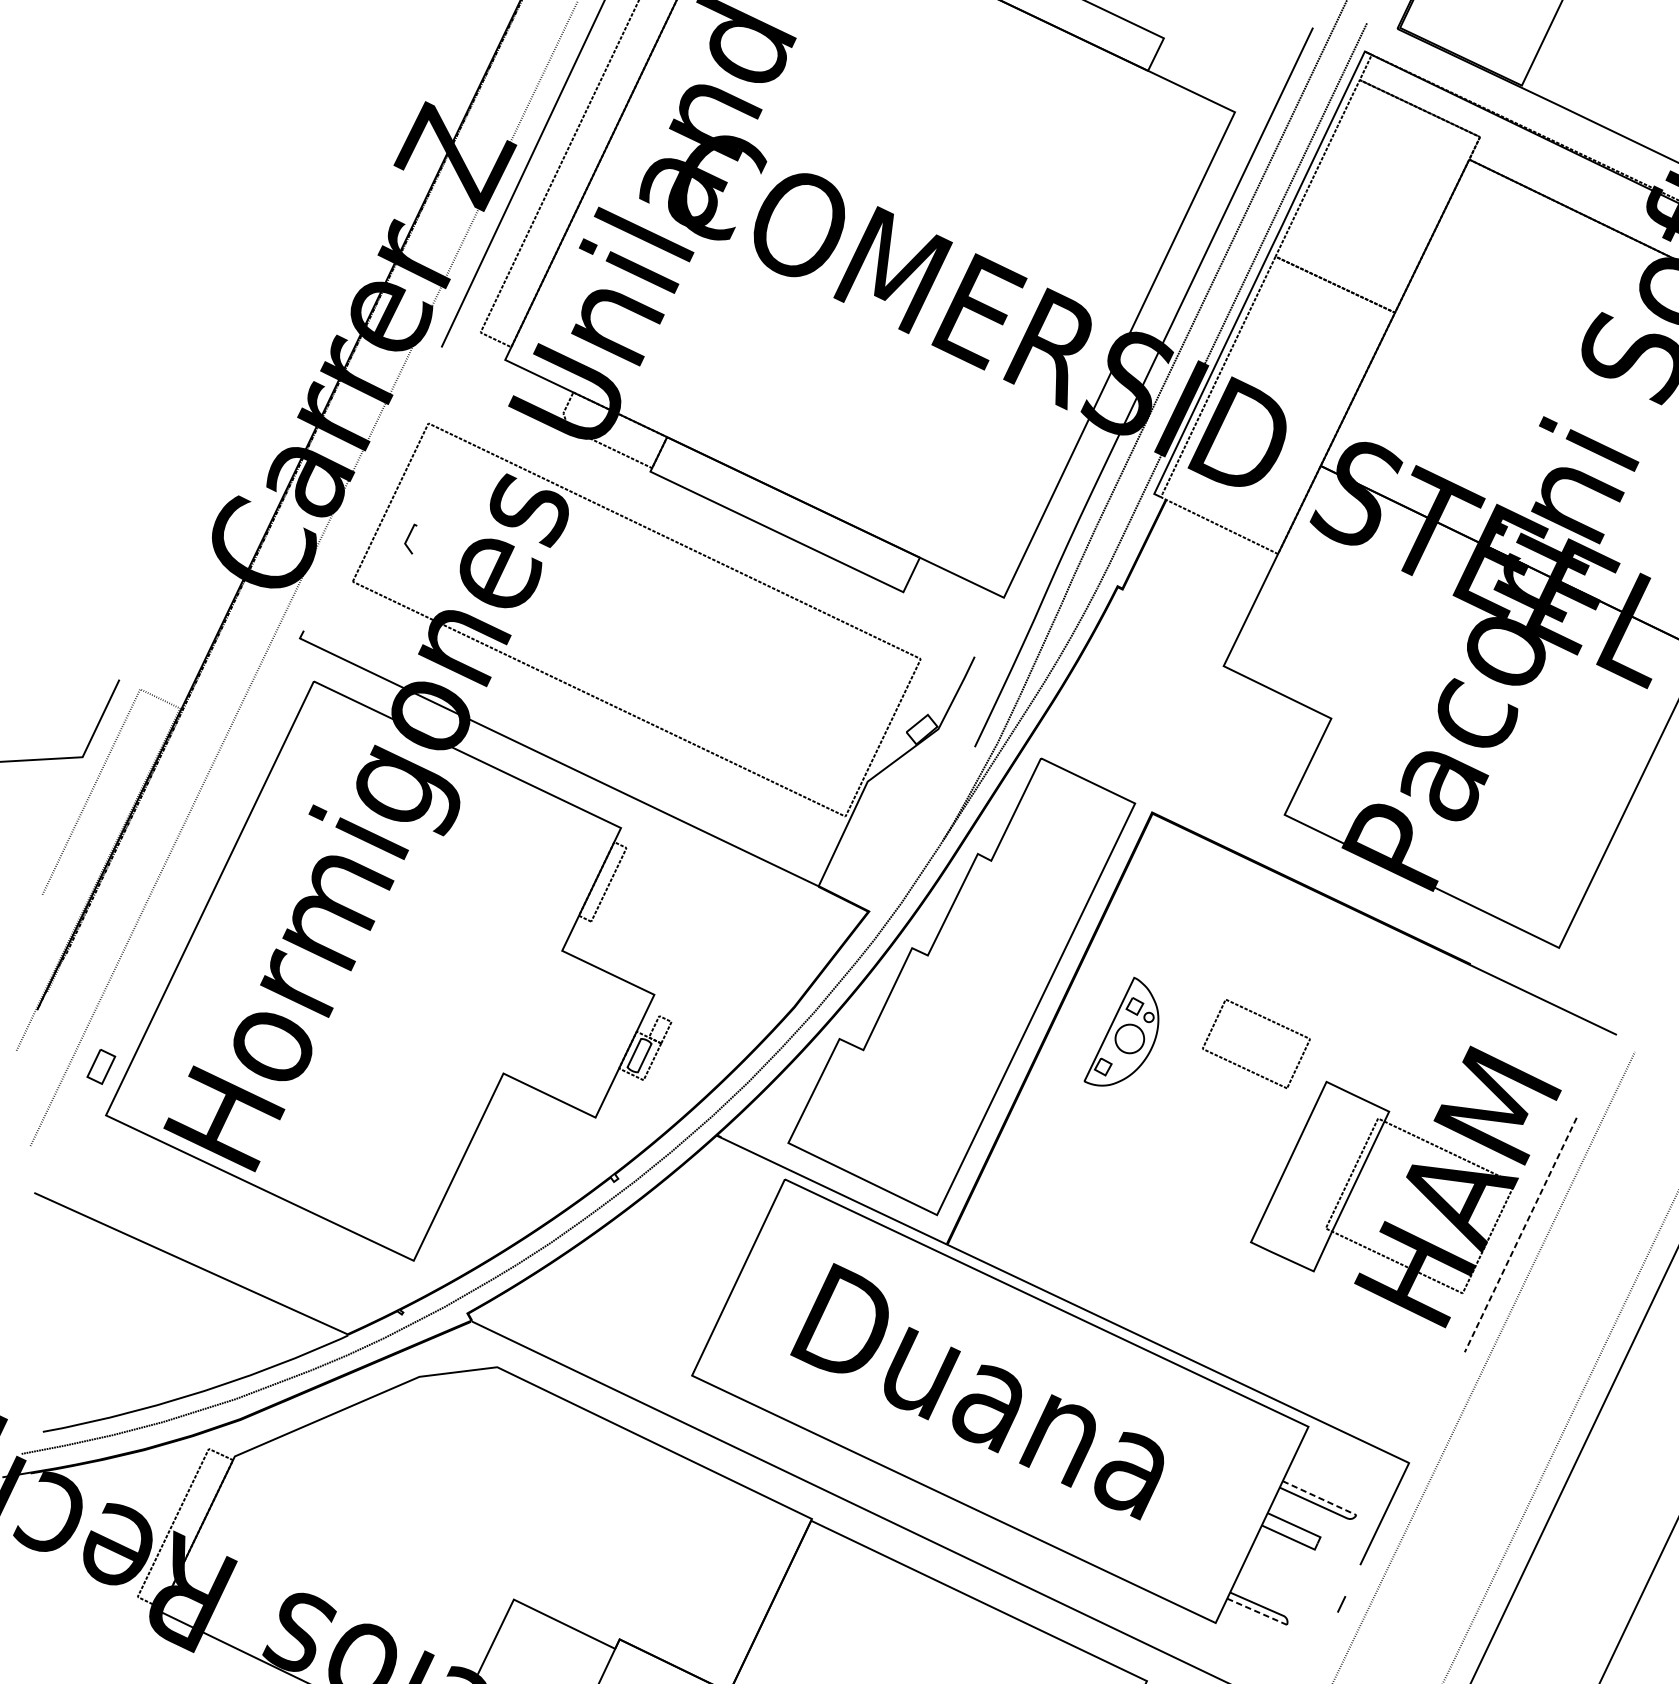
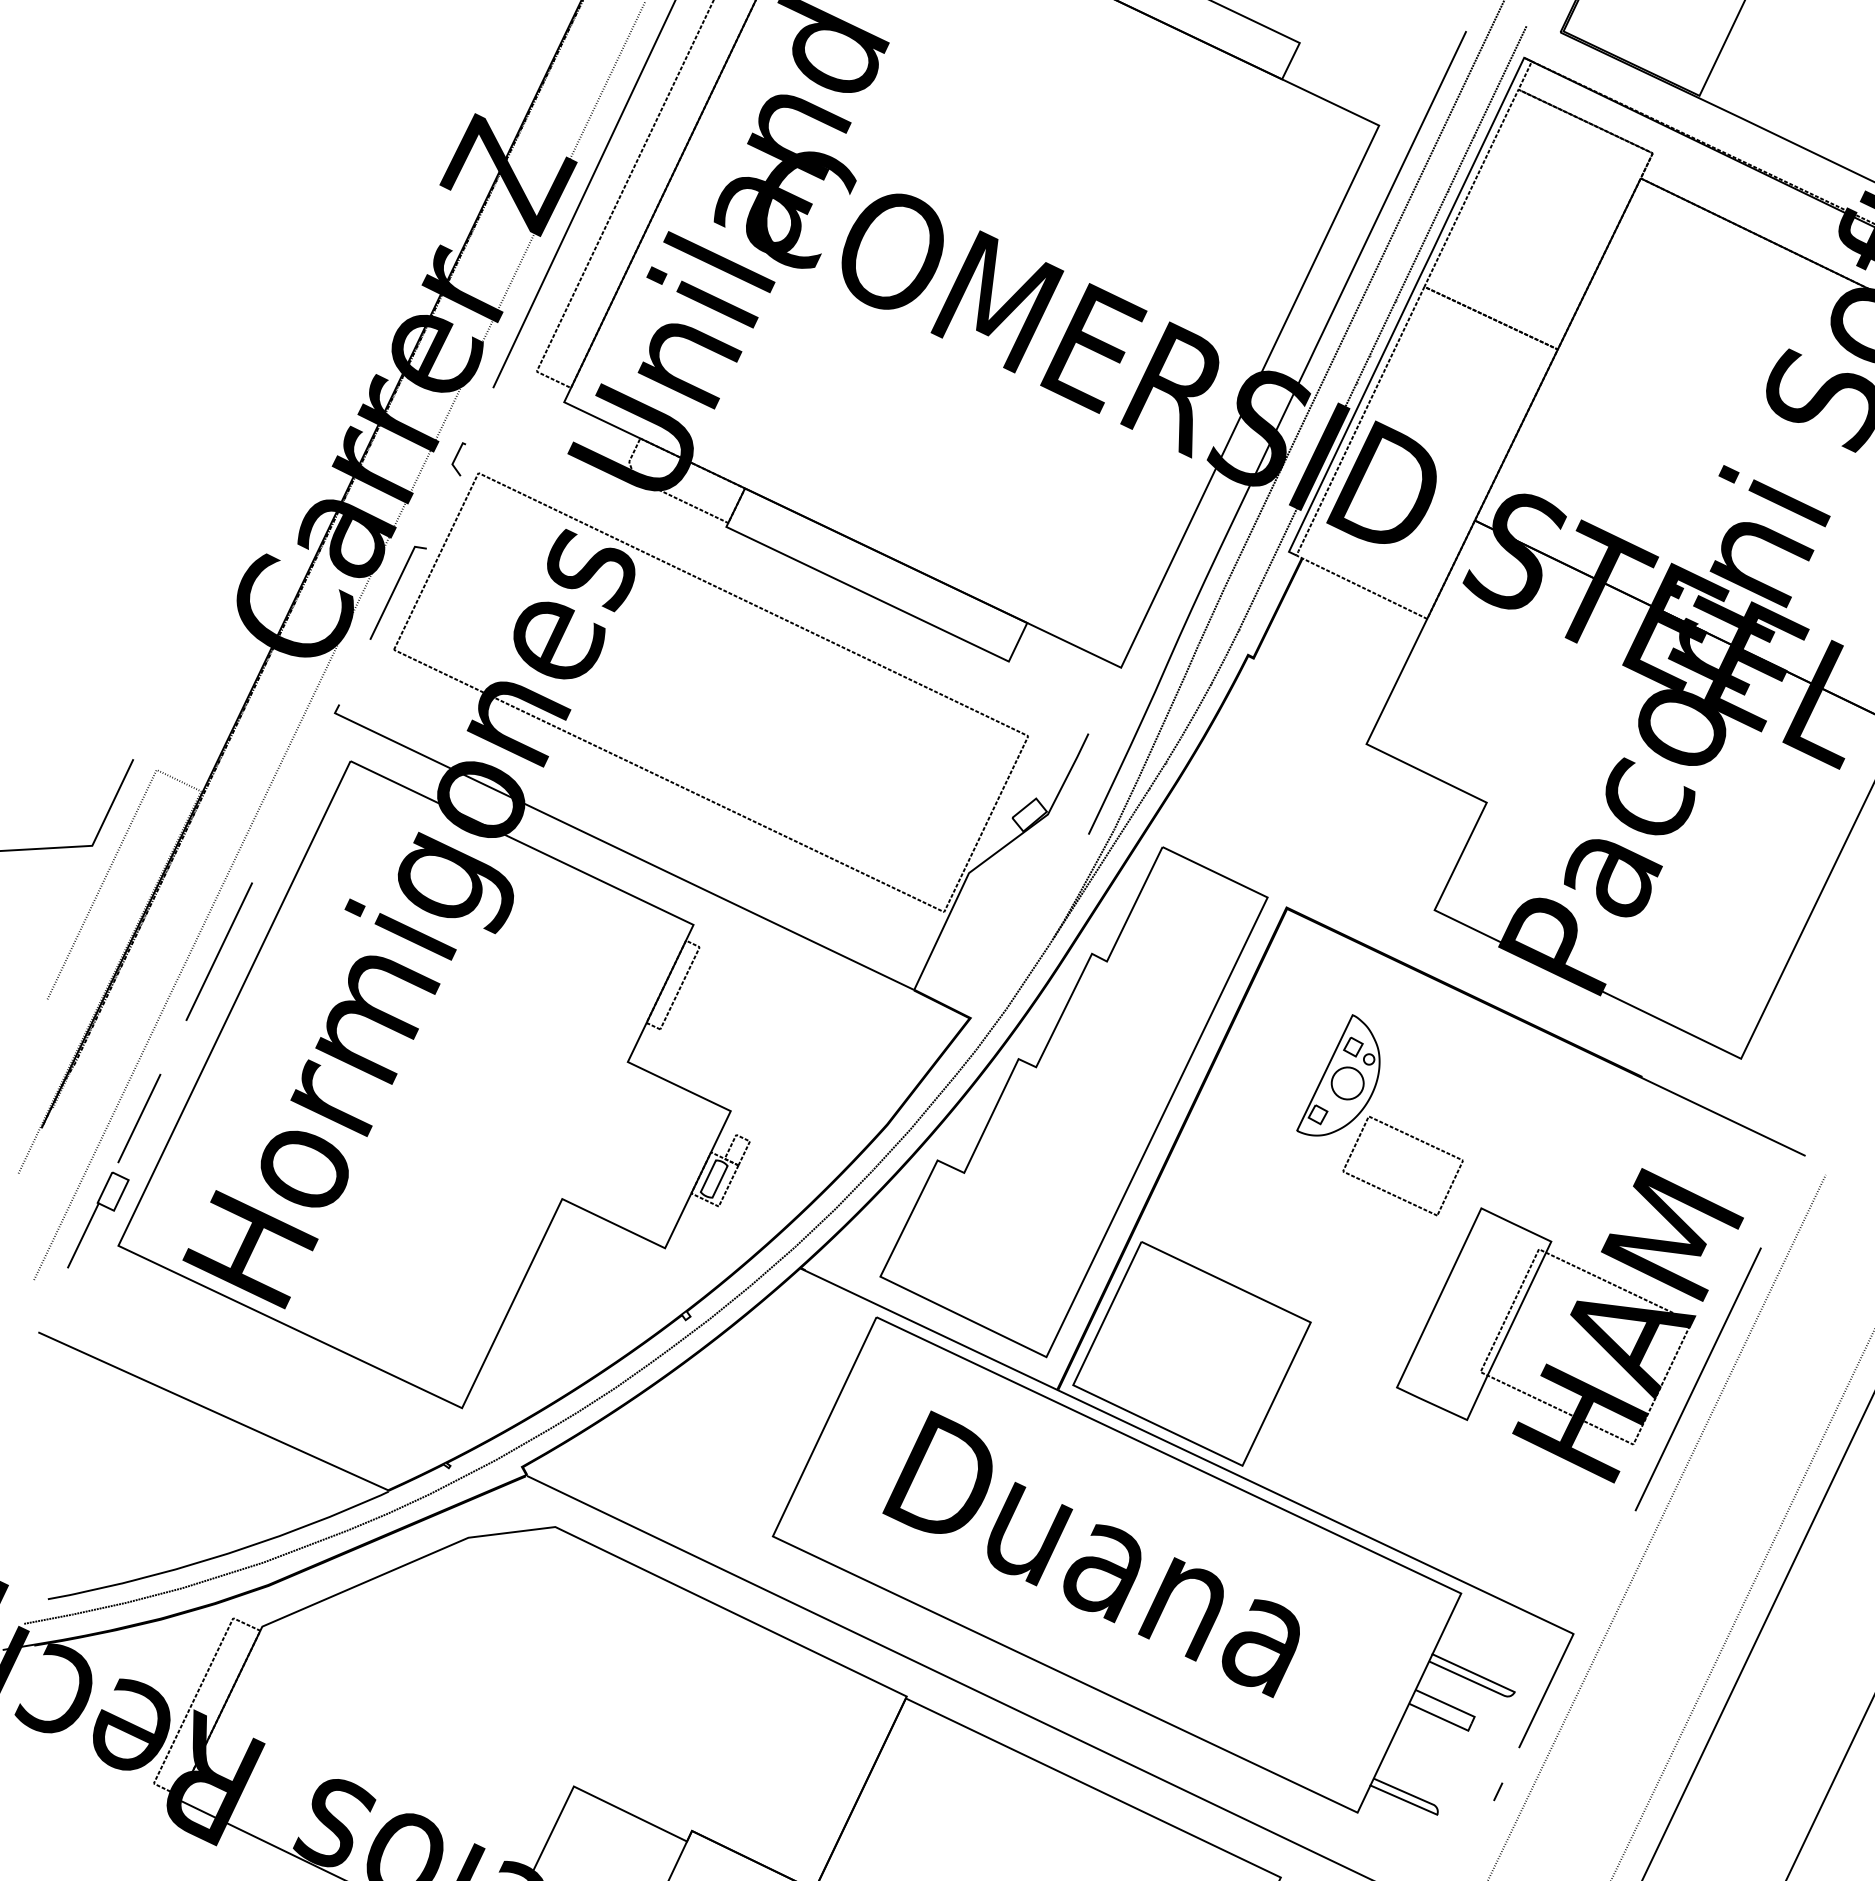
line: (353, 529) -> (394, 591), added
line: (408, 538) -> (456, 458), moved
line: (196, 851) -> (219, 951), added
line: (124, 1001) -> (139, 1118), added
part: (1121, 1031) -> (1338, 1075), moved
line: (74, 1106) -> (83, 1235), added
part: (1066, 1211) -> (1191, 1353), added
line: (1520, 1235) -> (1698, 1379), dashed -> solid
line: (1320, 1498) -> (1474, 1673), dashed -> solid
line: (1257, 1612) -> (1404, 1800), dashed -> solid

